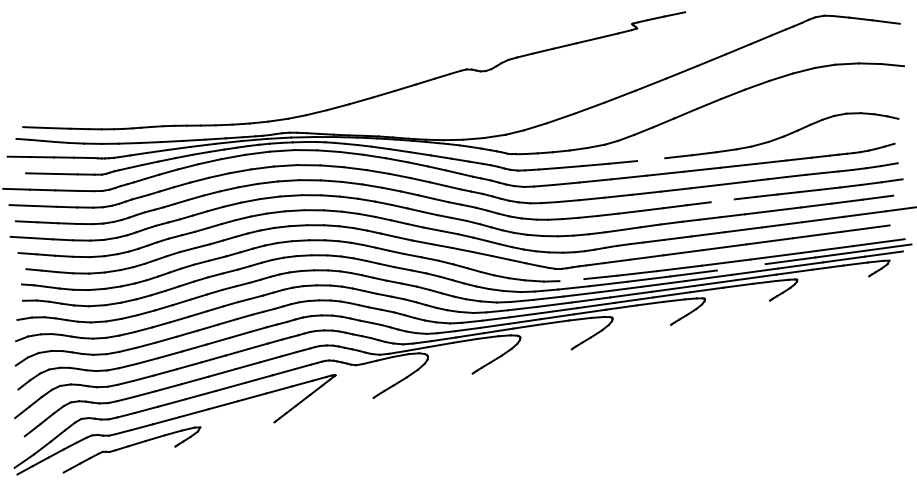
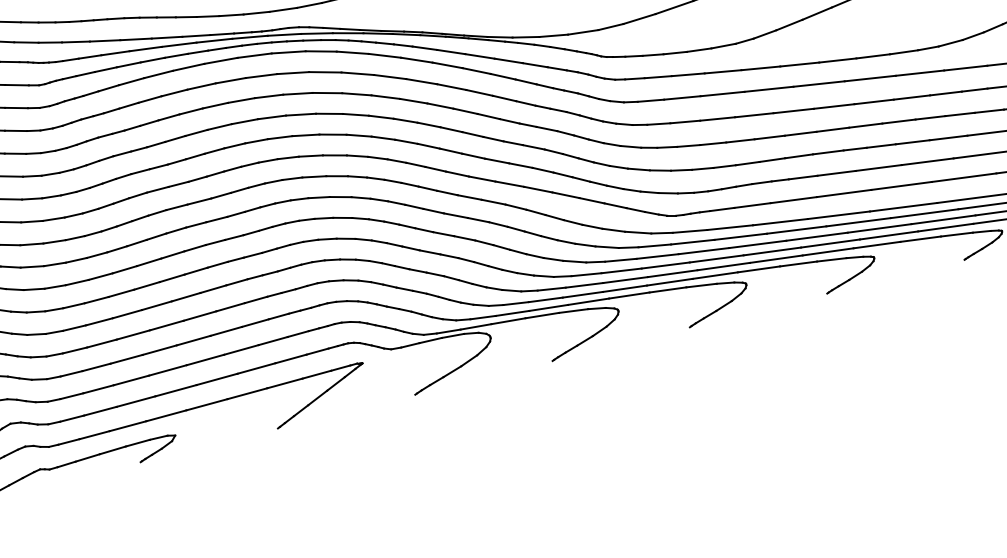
line: (651, 159) -> (800, 64), added
line: (722, 200) -> (898, 121), added
line: (740, 267) -> (923, 213), added
line: (571, 280) -> (689, 231), added

